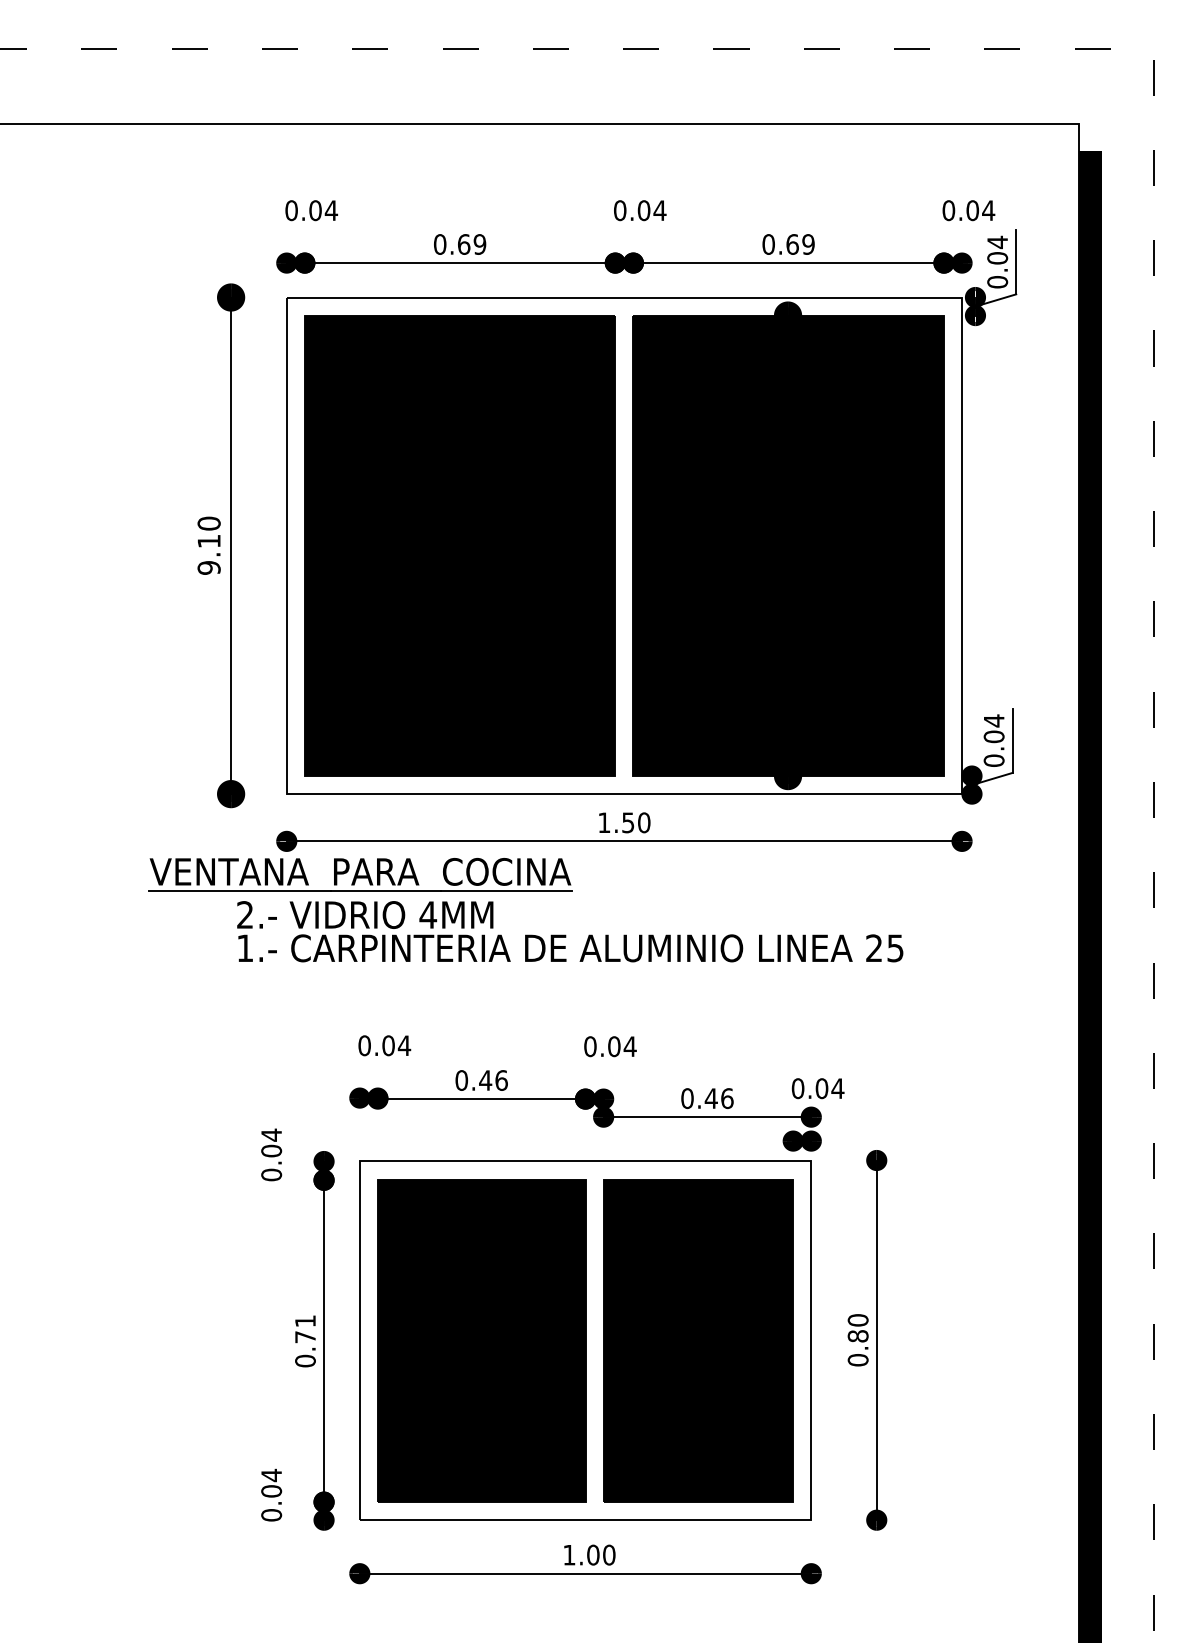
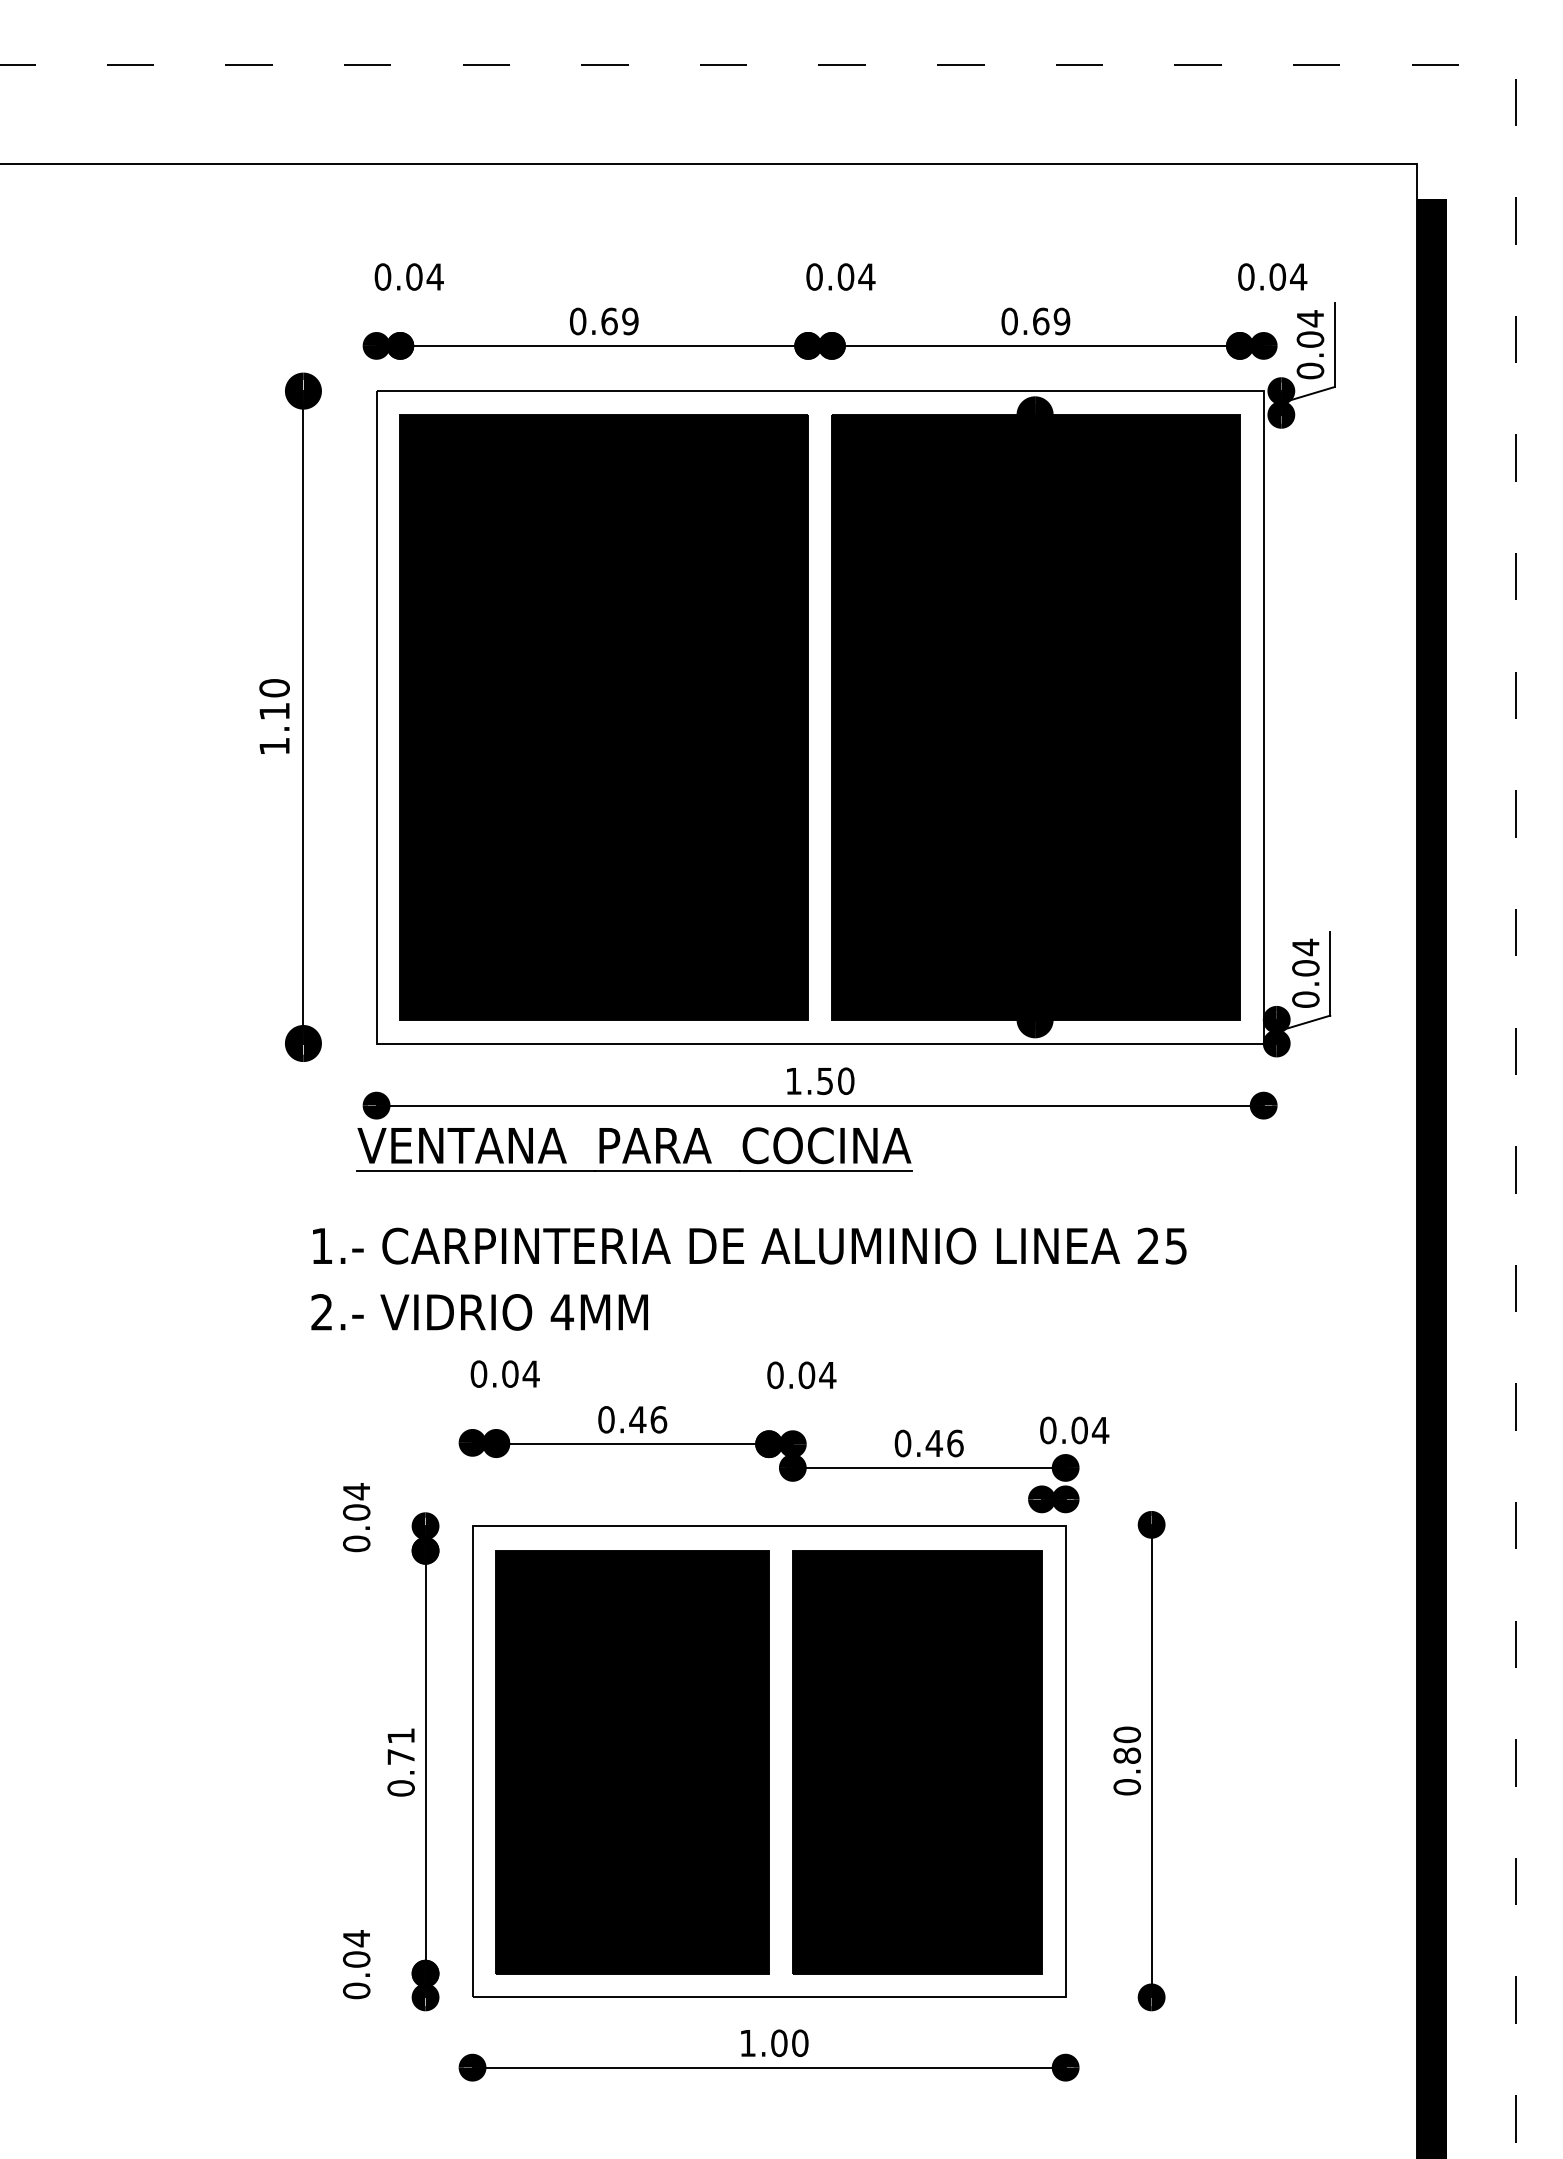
text: (209, 568) -> (274, 746), 9.10 -> 1.10
part: (360, 874) -> (634, 1149), moved
text: (365, 915) -> (479, 1312), moved

